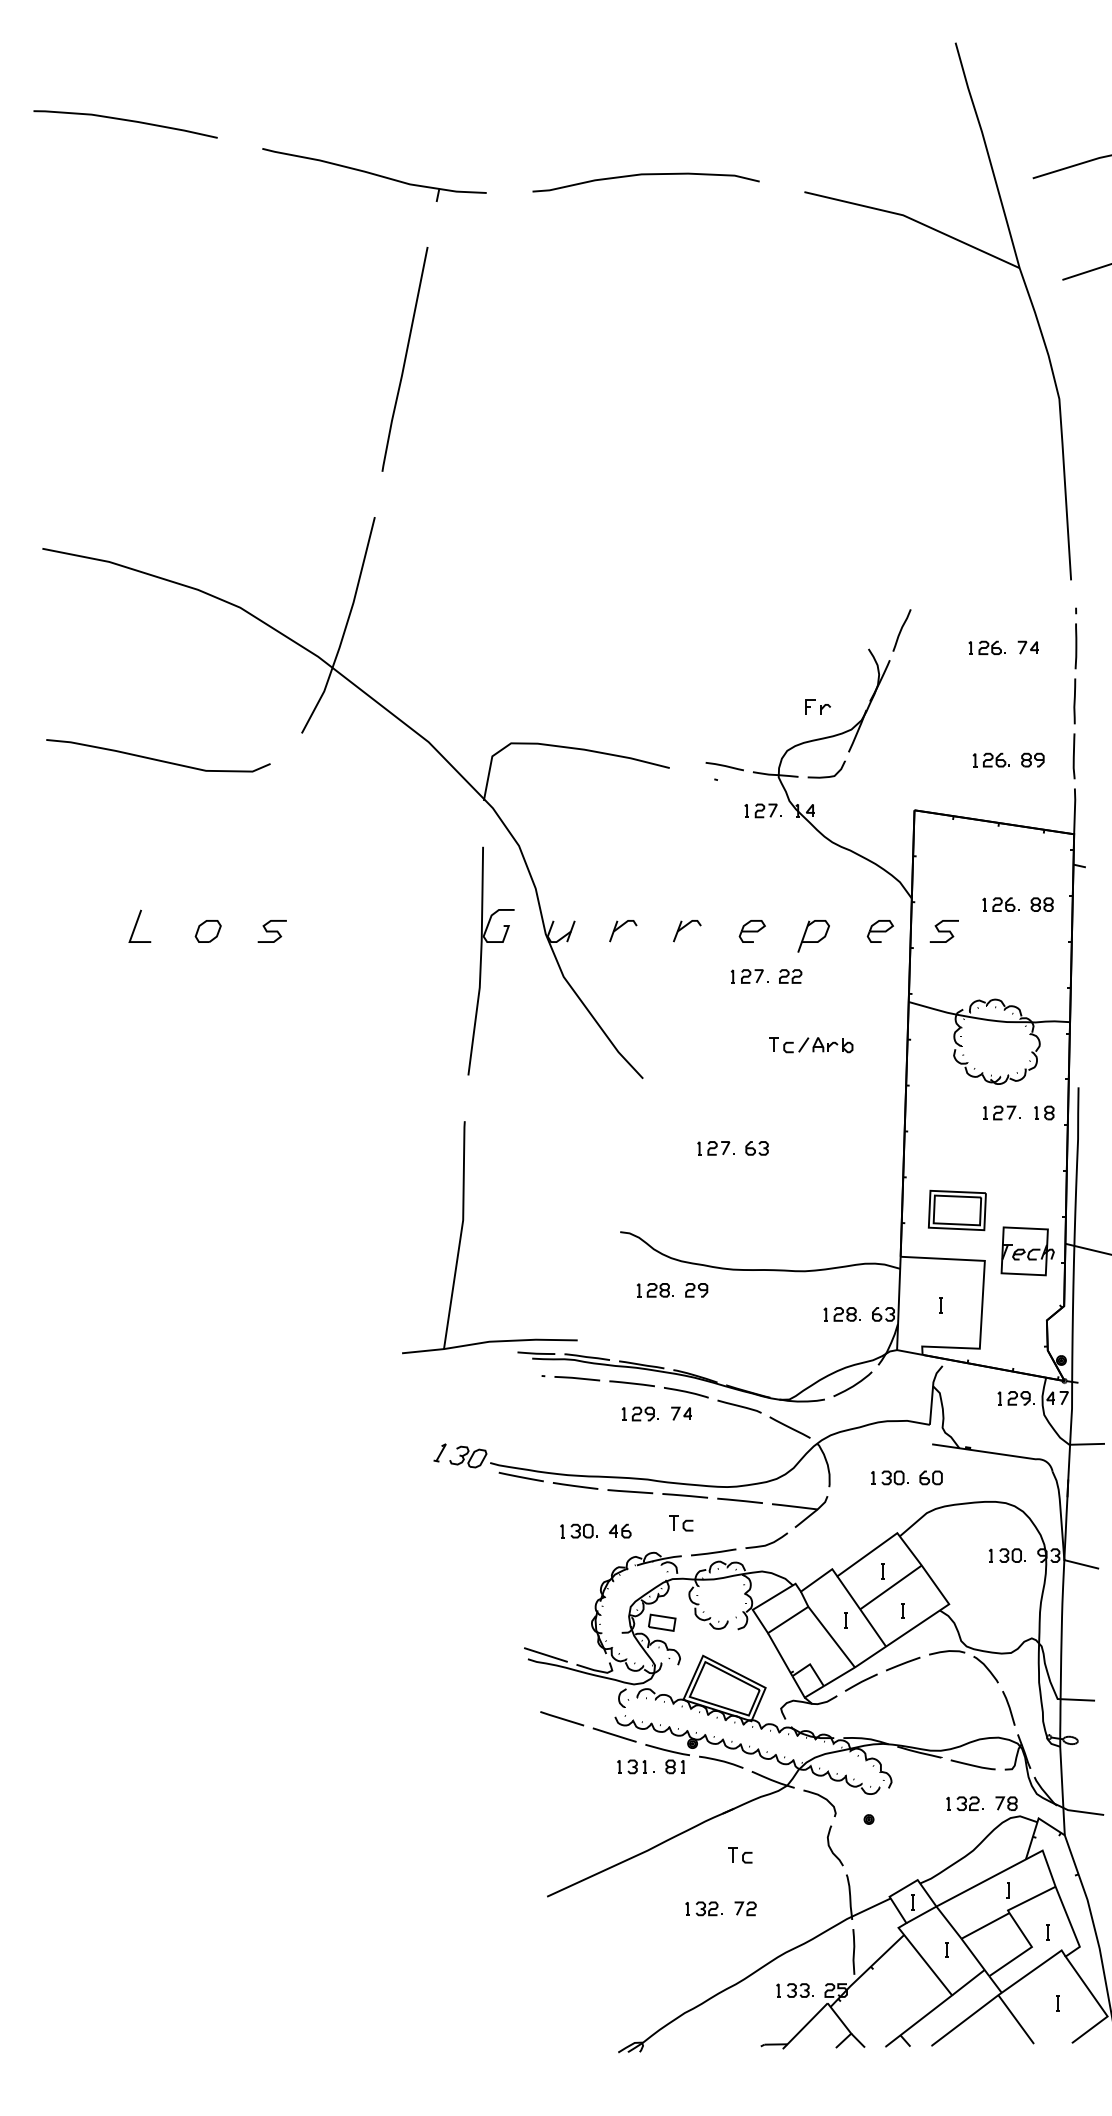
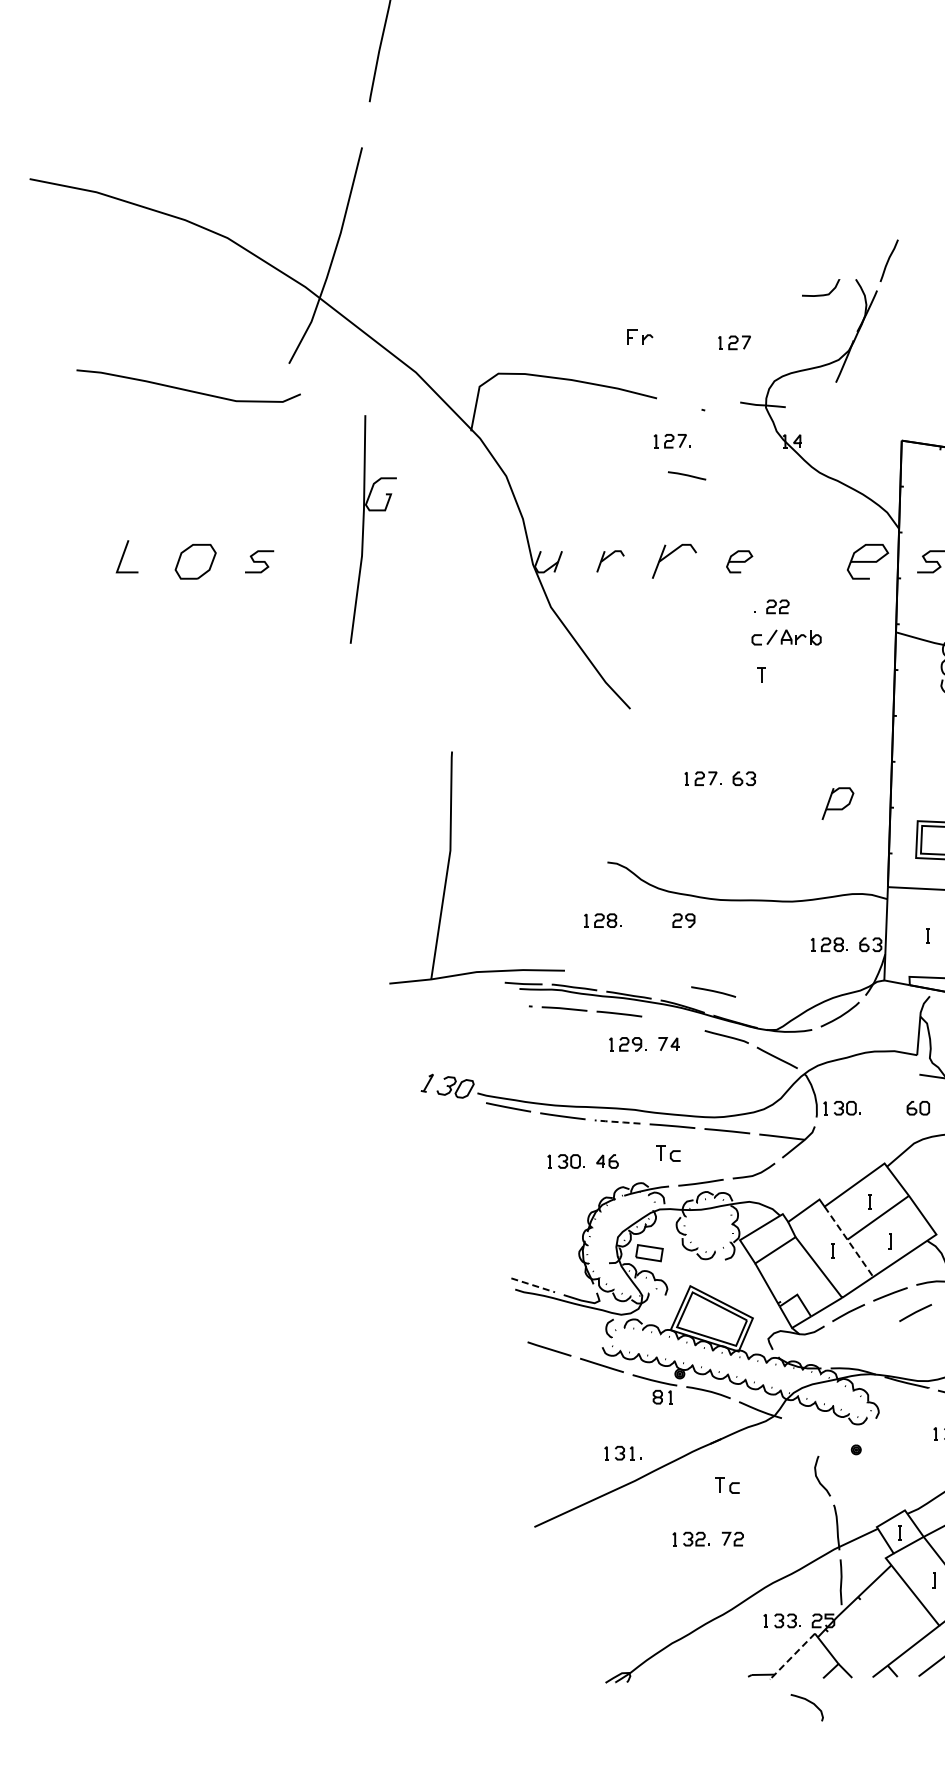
part: (817, 706) -> (639, 336), moved
curve: (158, 759) -> (188, 389), moved
line: (724, 766) -> (686, 475), moved
curve: (826, 776) -> (820, 294), moved
part: (762, 810) -> (671, 440), moved
part: (207, 931) -> (194, 561), size x1.6
part: (687, 931) -> (674, 561), size x1.6
part: (879, 931) -> (866, 561), size x1.6
part: (813, 936) -> (837, 803), moved
part: (481, 960) -> (363, 528), moved
part: (746, 976) -> (733, 342), moved
part: (818, 1045) -> (786, 637), moved
part: (655, 1290) -> (602, 920), moved
line: (686, 1392) -> (713, 991), moved
part: (889, 1477) -> (841, 1107), moved
line: (629, 1491) -> (616, 1121), solid -> dashed
line: (861, 1611) -> (848, 1241), solid -> dashed
line: (545, 1654) -> (532, 1284), solid -> dashed
line: (927, 1682) -> (914, 1312), added
part: (635, 1766) -> (622, 1452), moved
curve: (822, 1798) -> (809, 1702), moved
line: (805, 2026) -> (792, 1656), solid -> dashed

